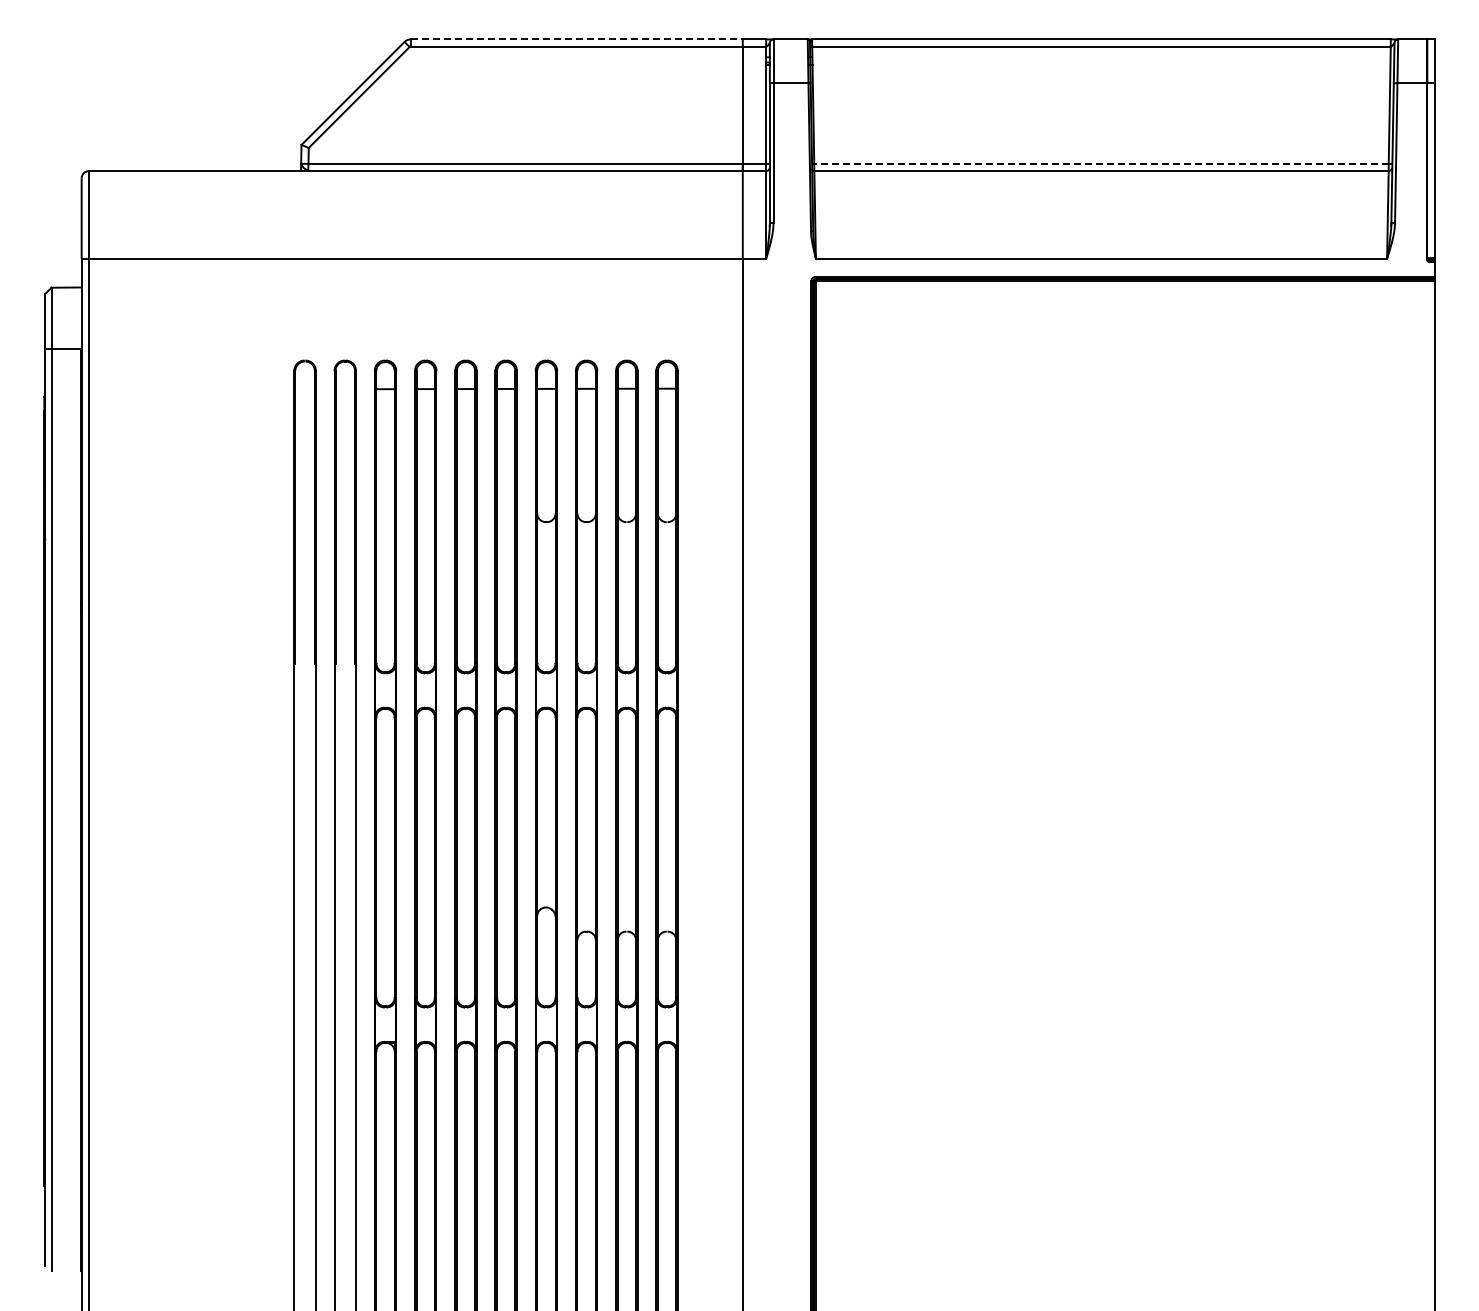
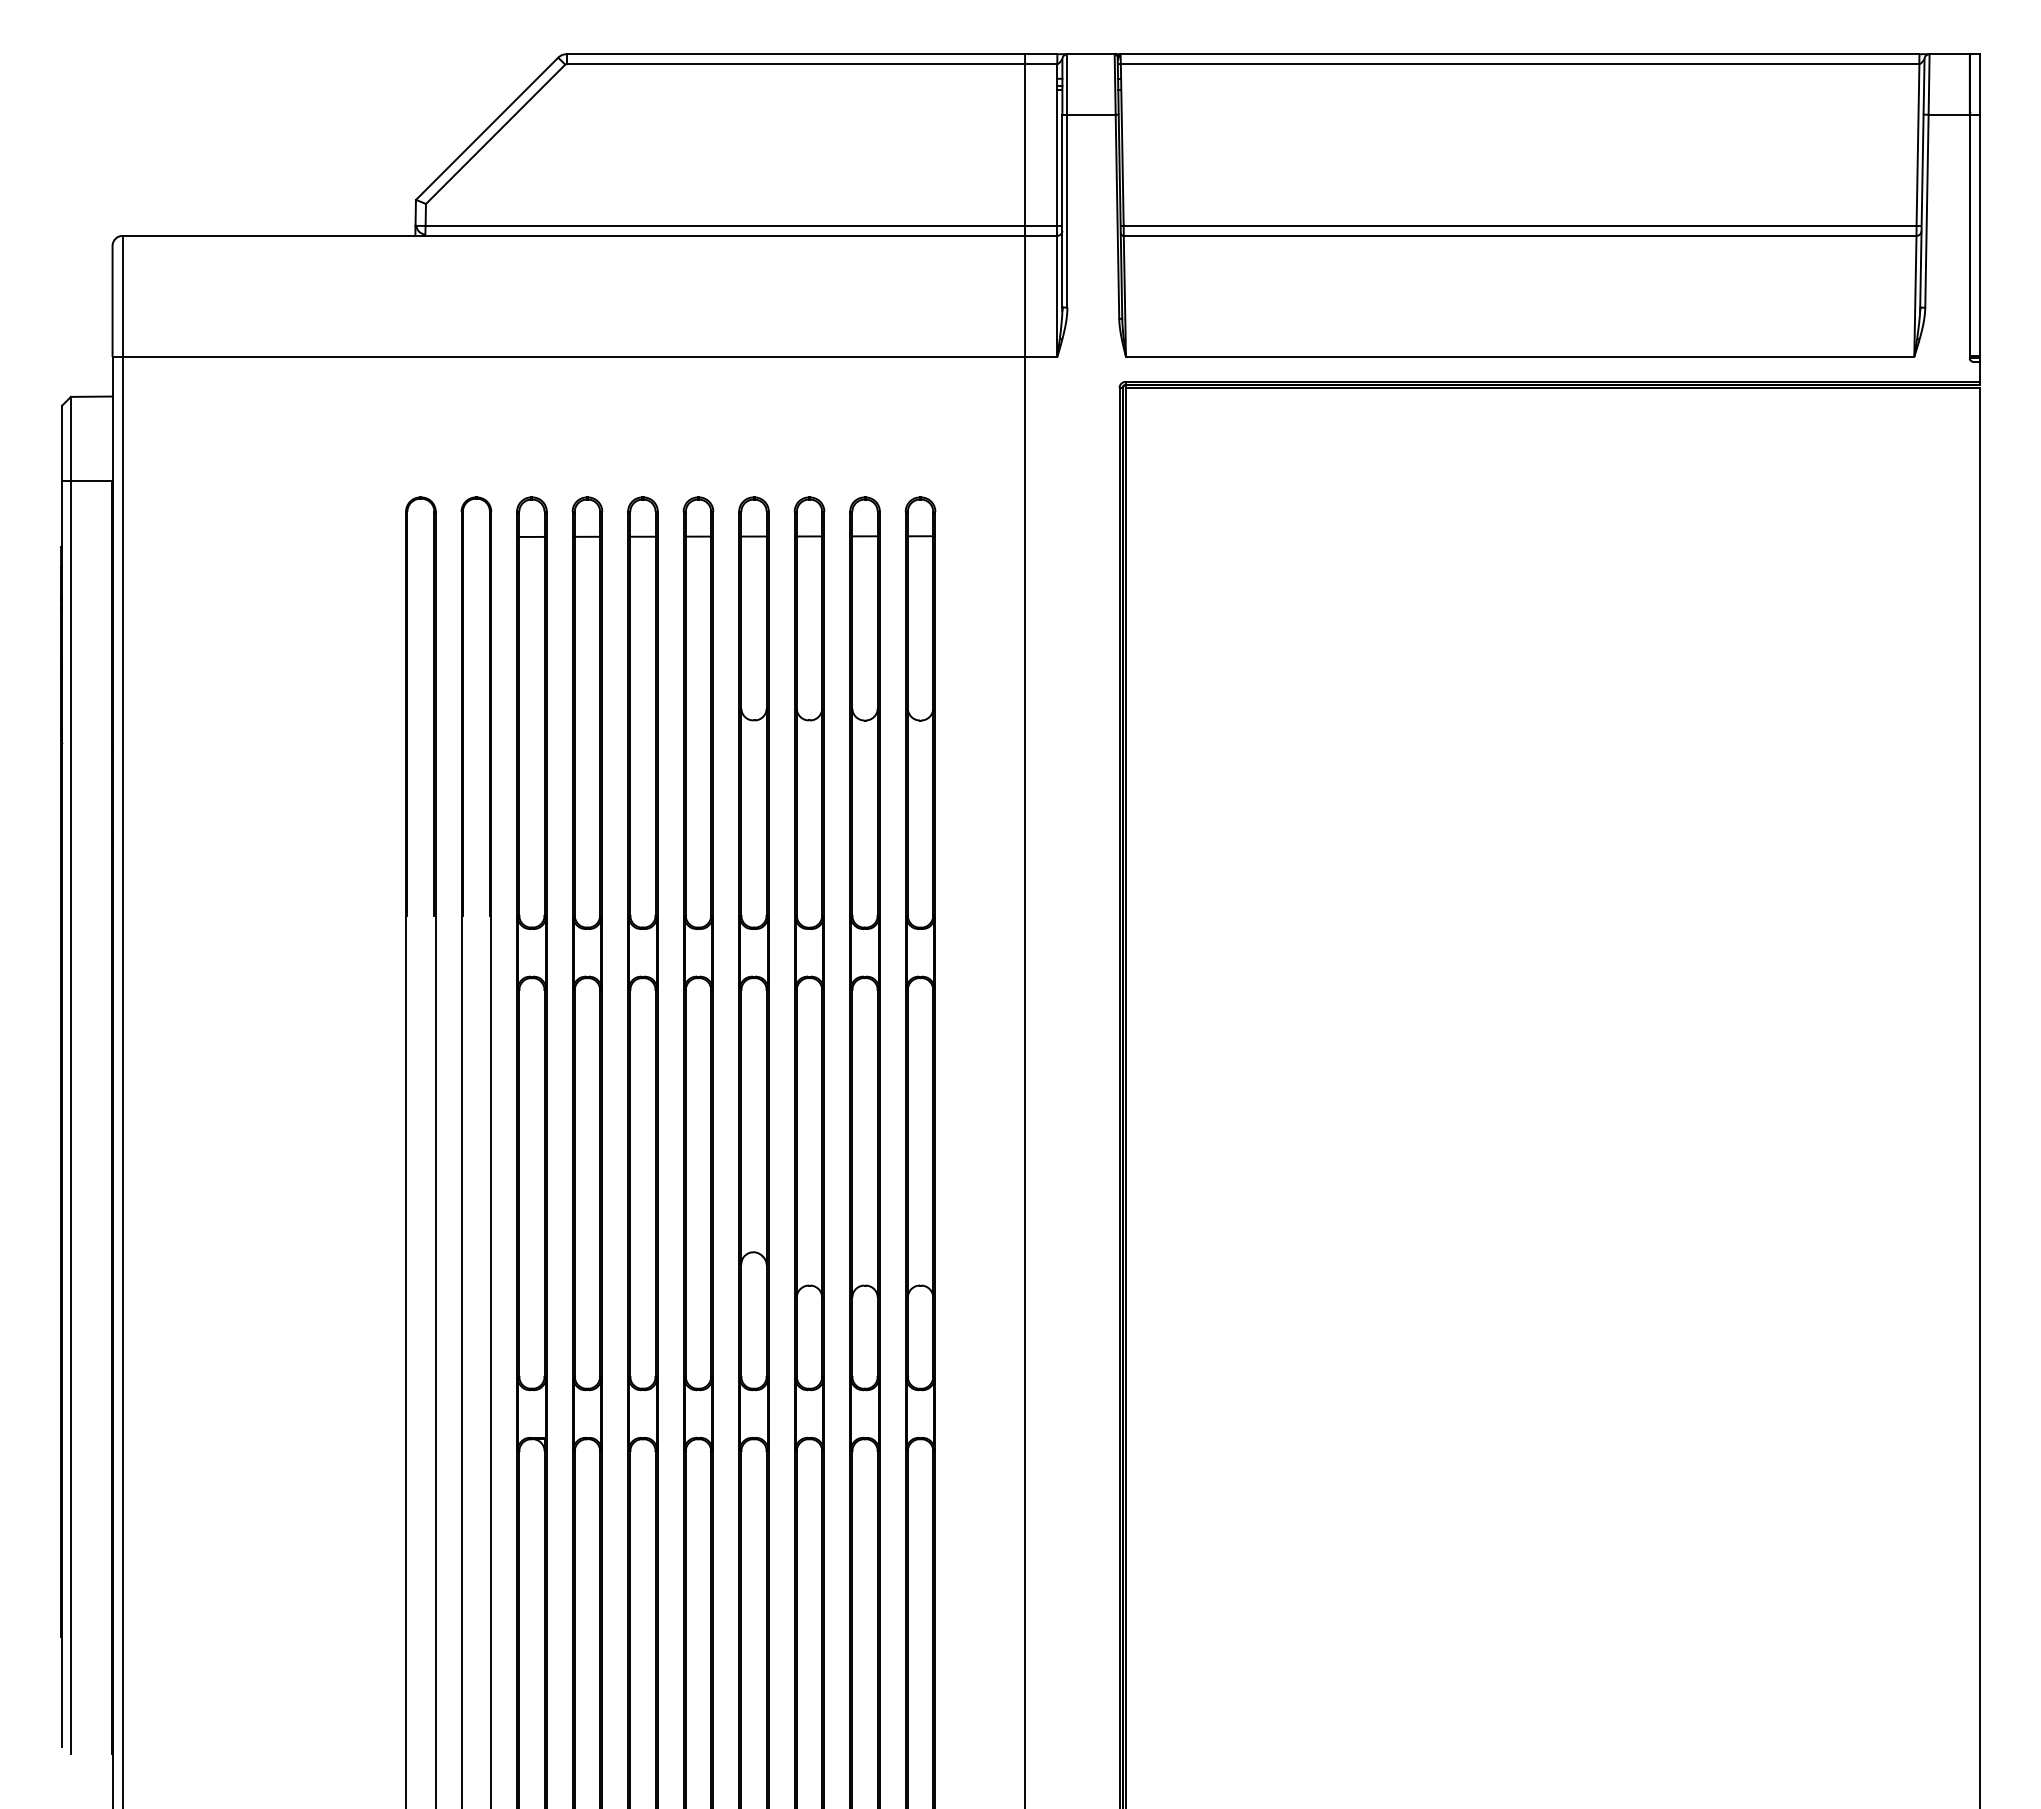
line: (577, 39) -> (796, 54), dashed -> solid
line: (1101, 163) -> (1520, 225), dashed -> solid

